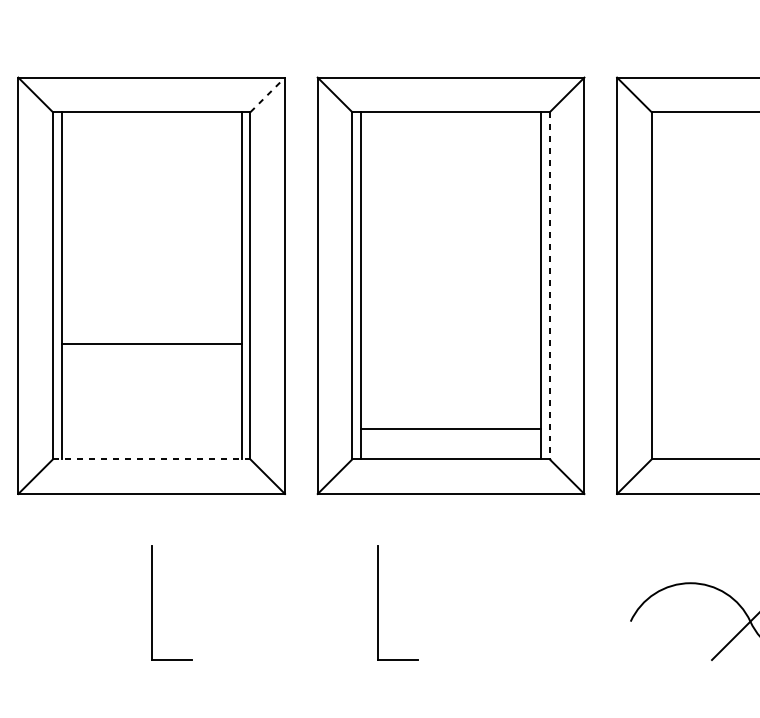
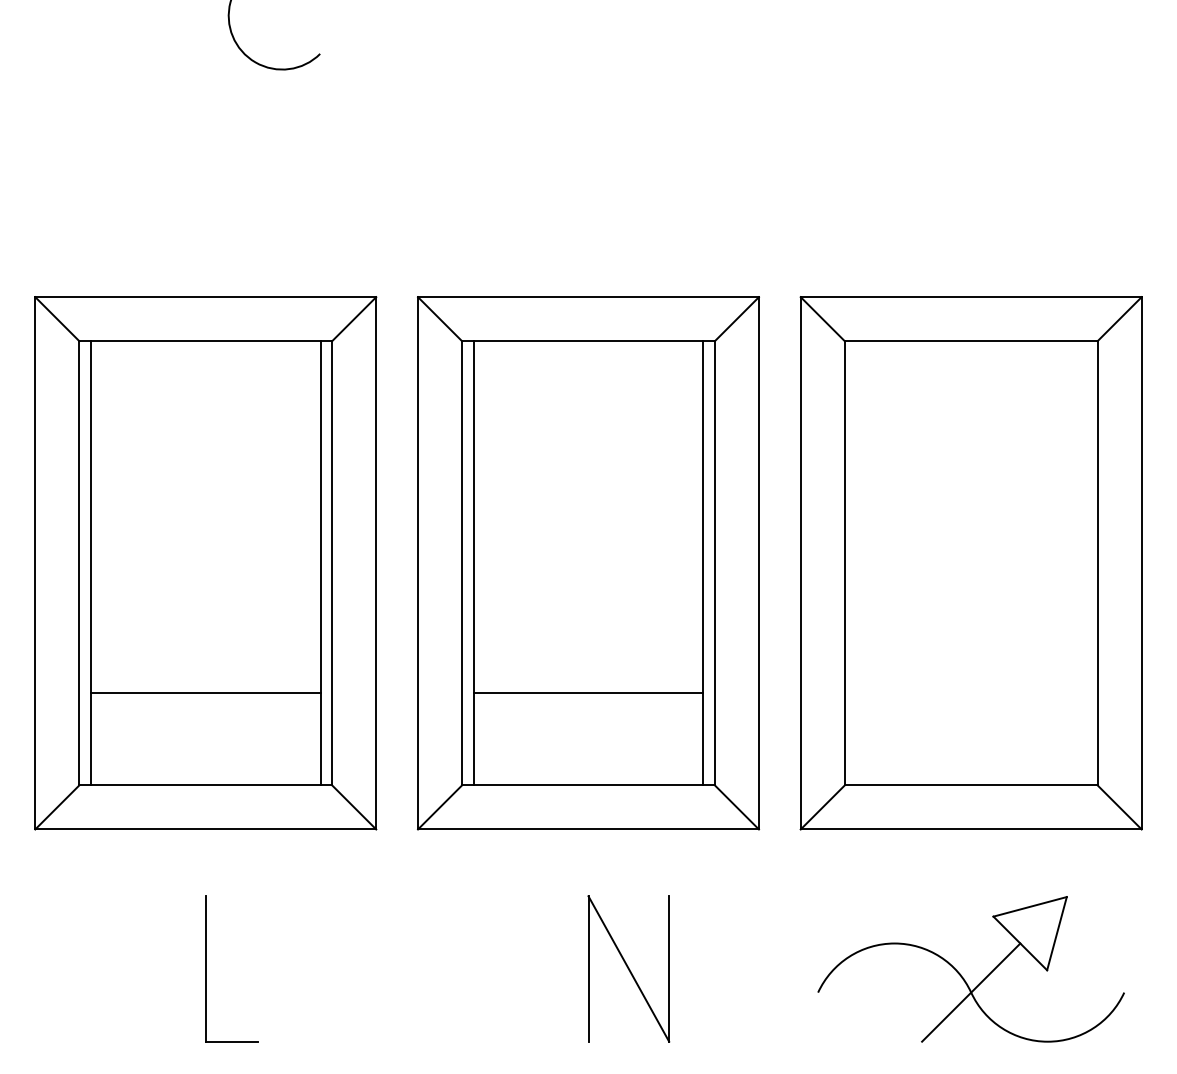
line: (268, 94) -> (354, 318), dashed -> solid
line: (549, 285) -> (714, 563), dashed -> solid
line: (151, 343) -> (205, 693), moved
line: (451, 429) -> (588, 693), moved
line: (151, 459) -> (205, 785), dashed -> solid
part: (378, 602) -> (495, 968), removed
part: (482, 602) -> (628, 968), added

